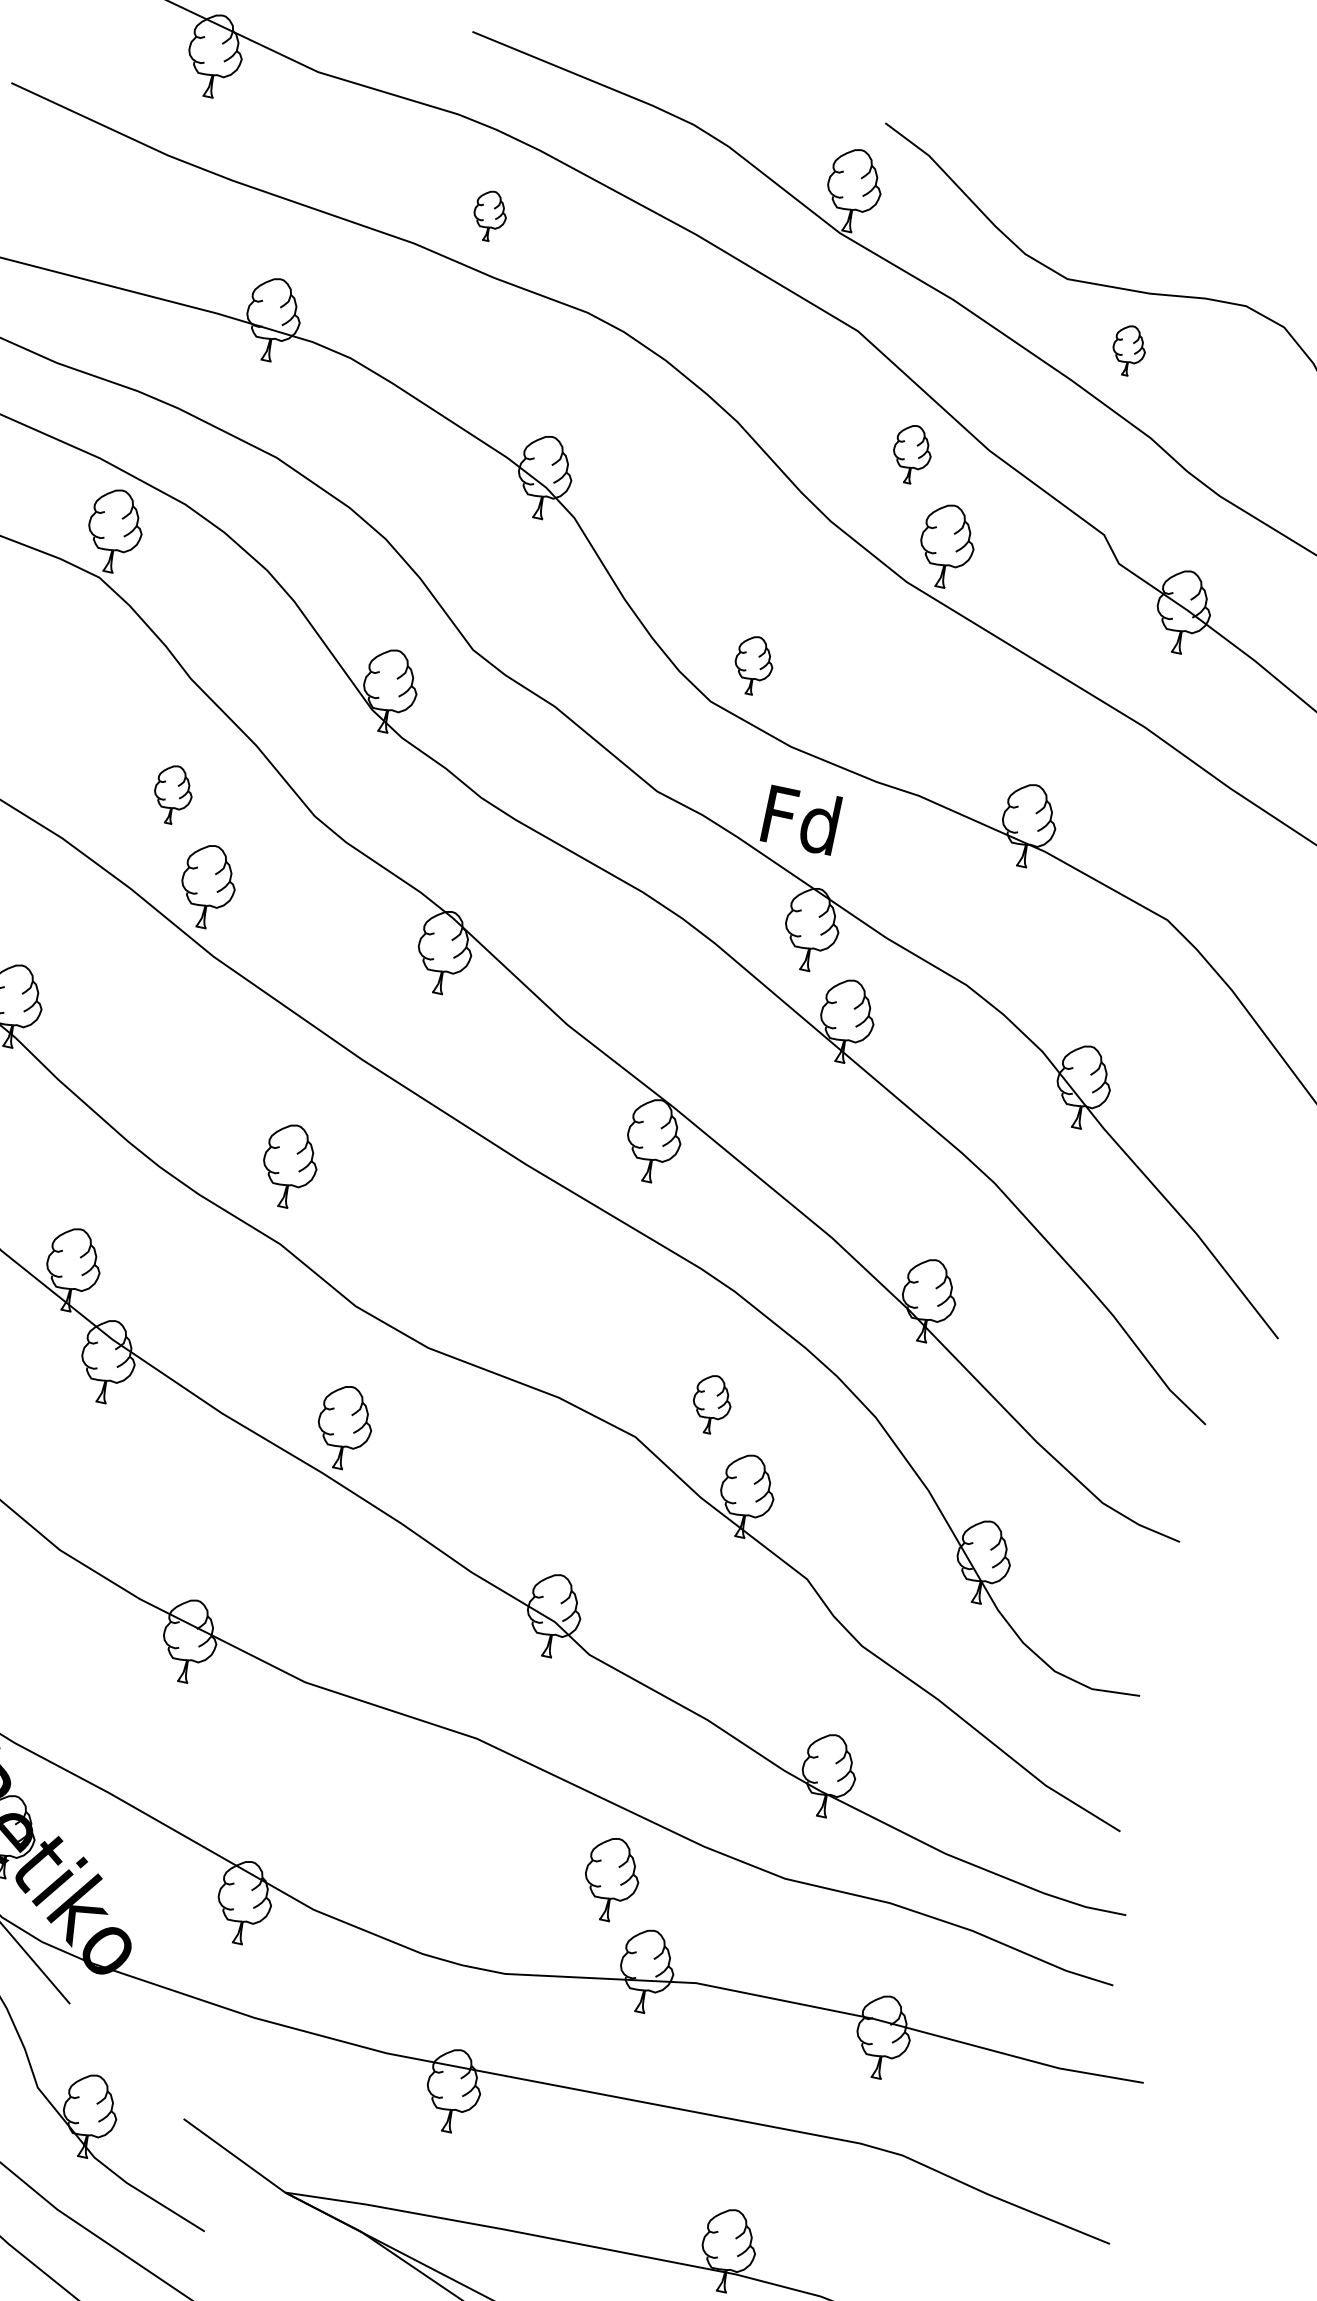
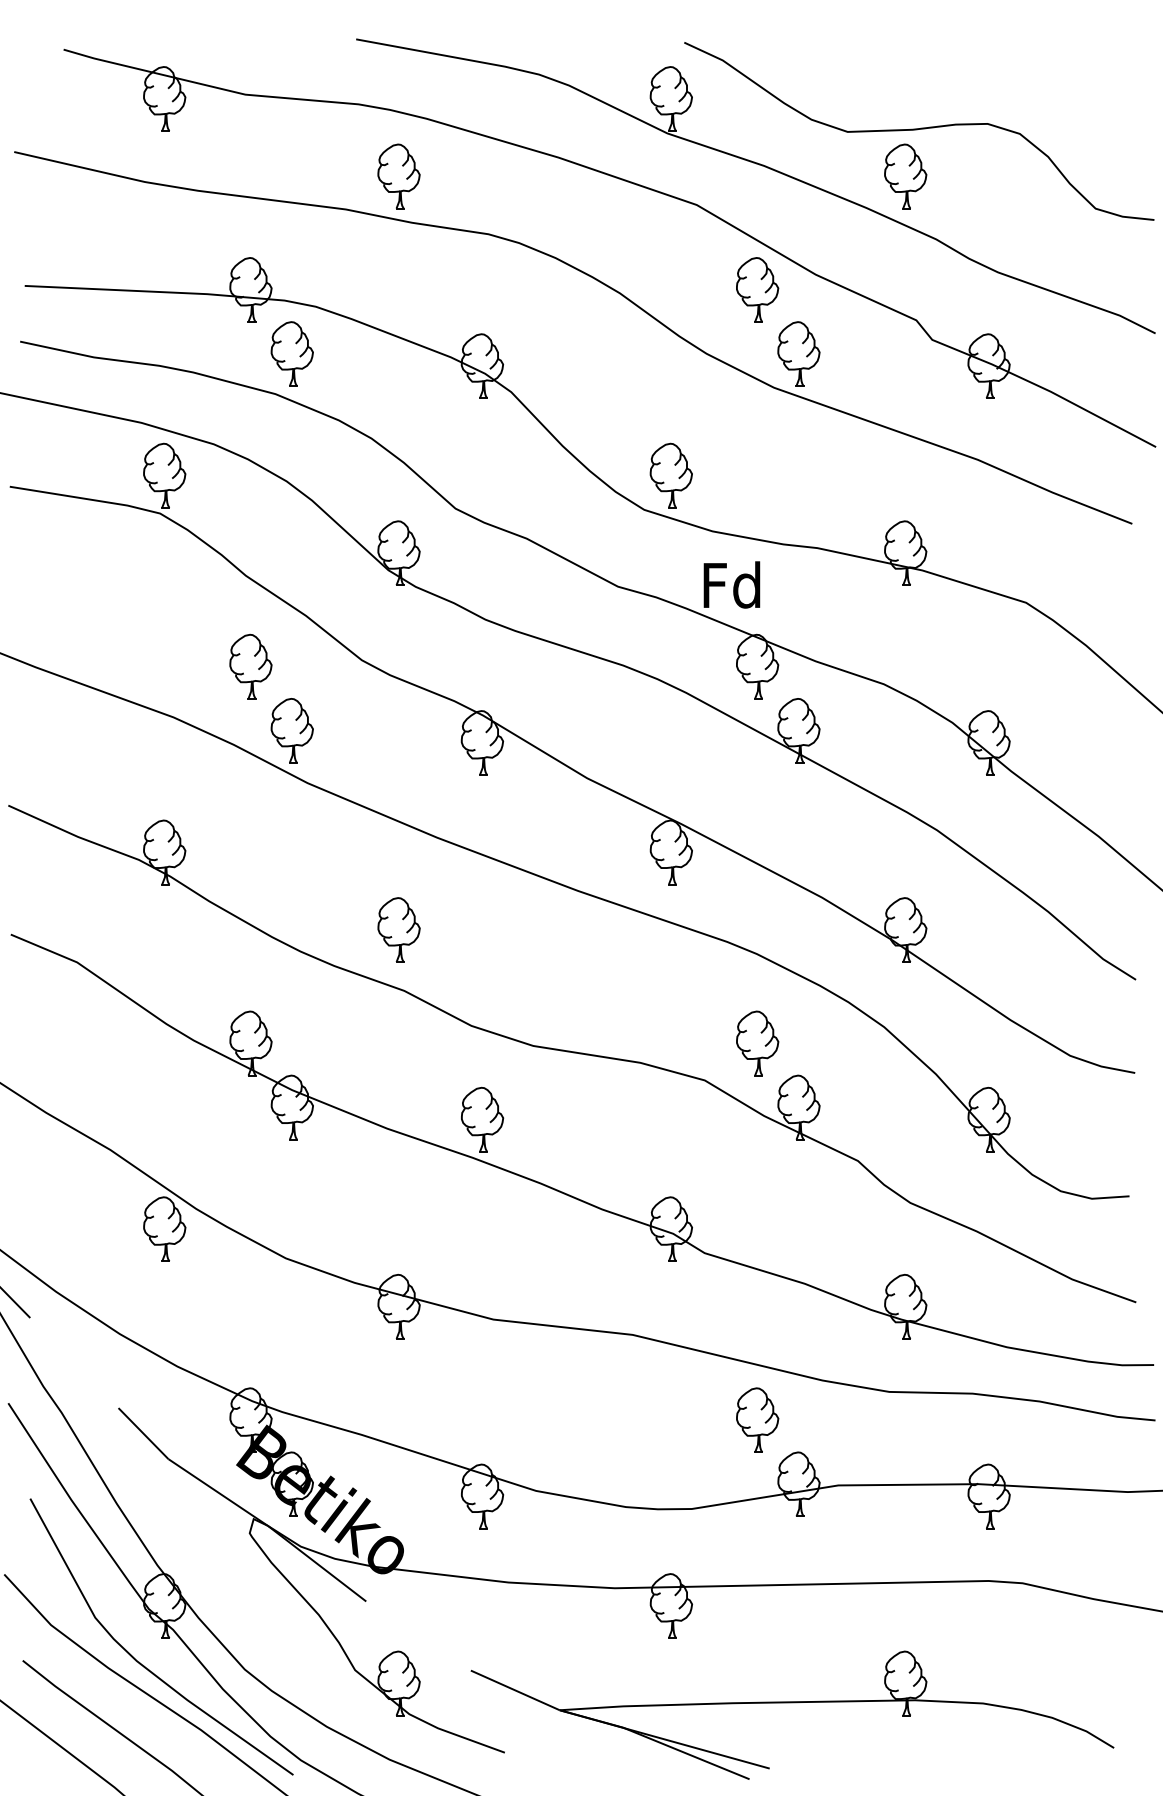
part: (489, 215) -> (398, 176), size x1.67
part: (1128, 350) -> (905, 176), size x1.67
part: (307, 410) -> (291, 353), added
part: (911, 453) -> (757, 289), size x1.43
part: (752, 665) -> (670, 475), size x1.43
part: (172, 794) -> (250, 666), size x1.43
part: (711, 1404) -> (757, 1043), size x1.43

